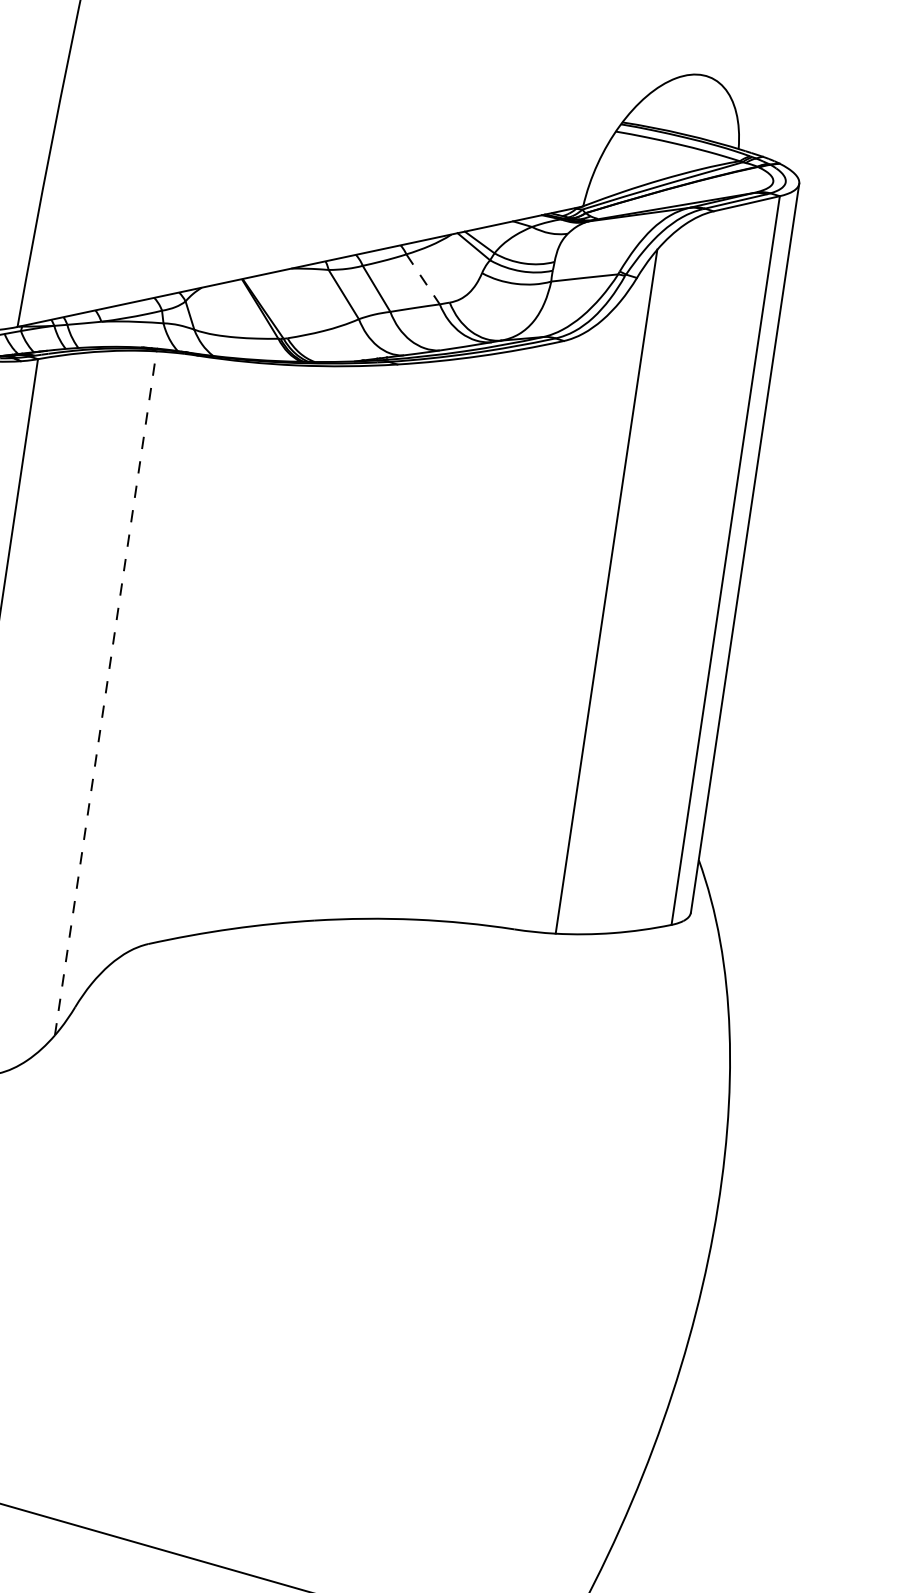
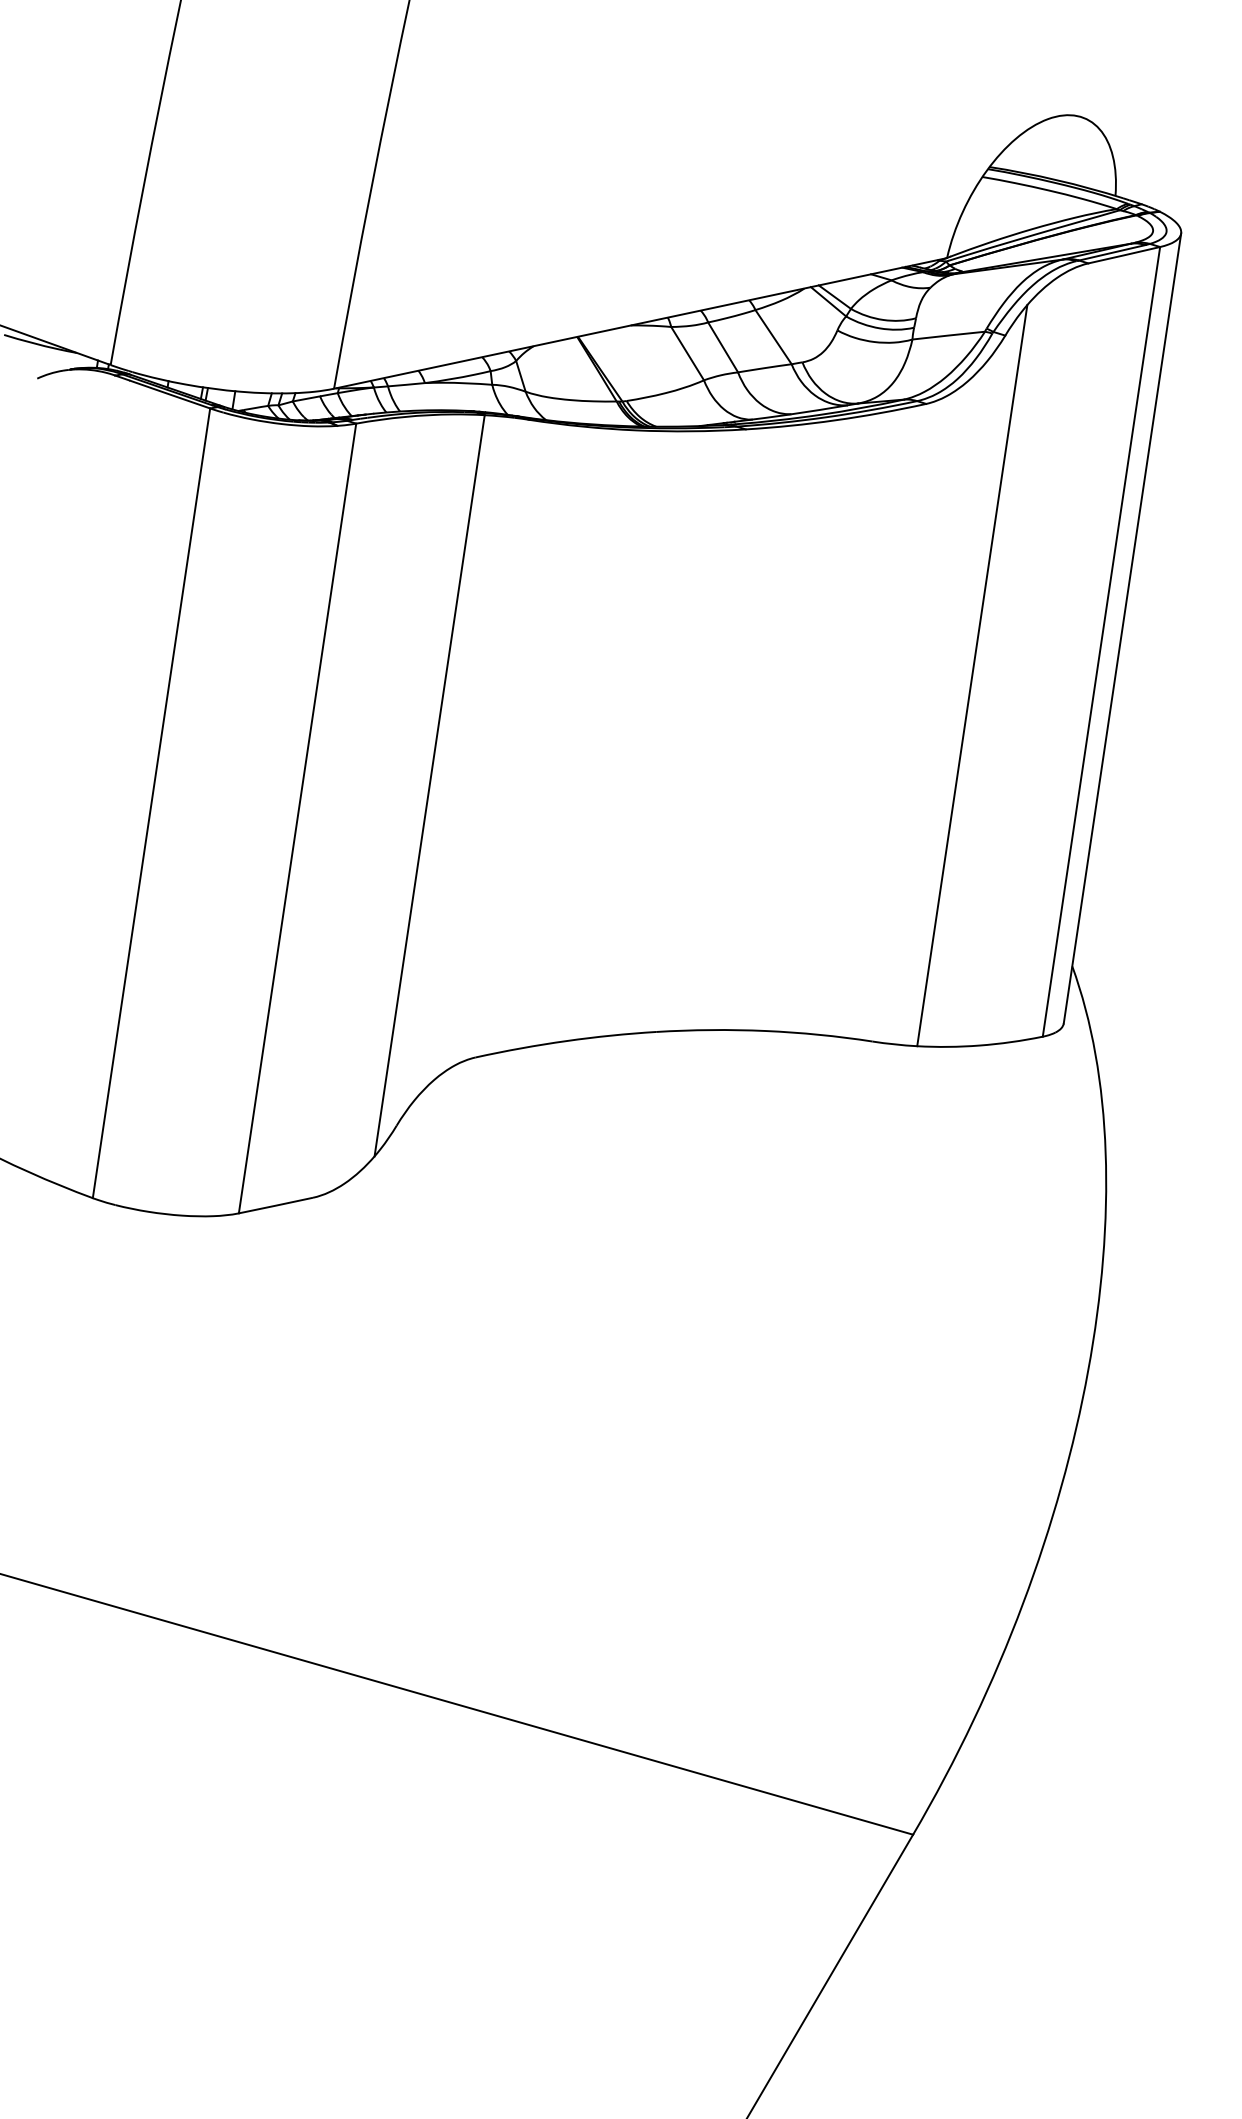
line: (423, 279) -> (773, 337), dashed -> solid
line: (105, 693) -> (429, 785), dashed -> solid

